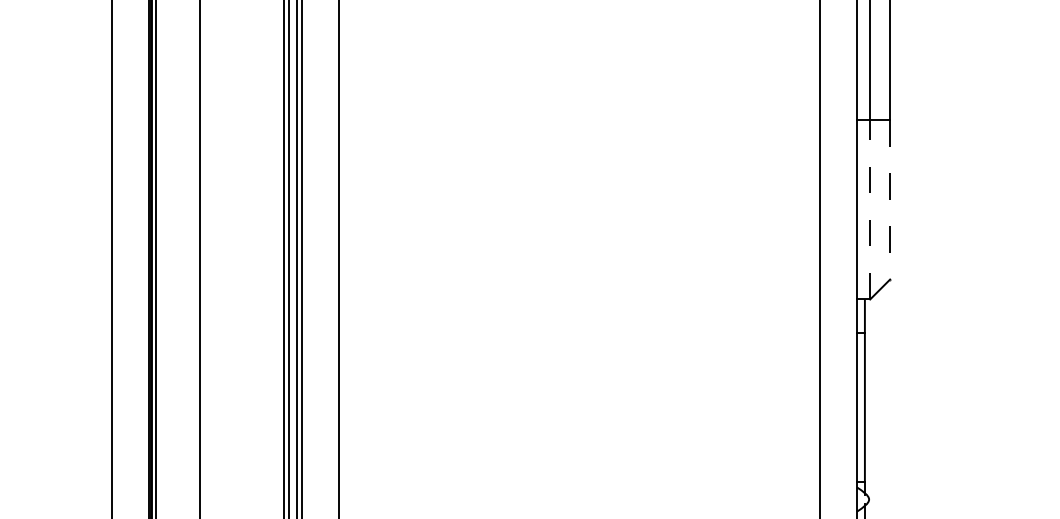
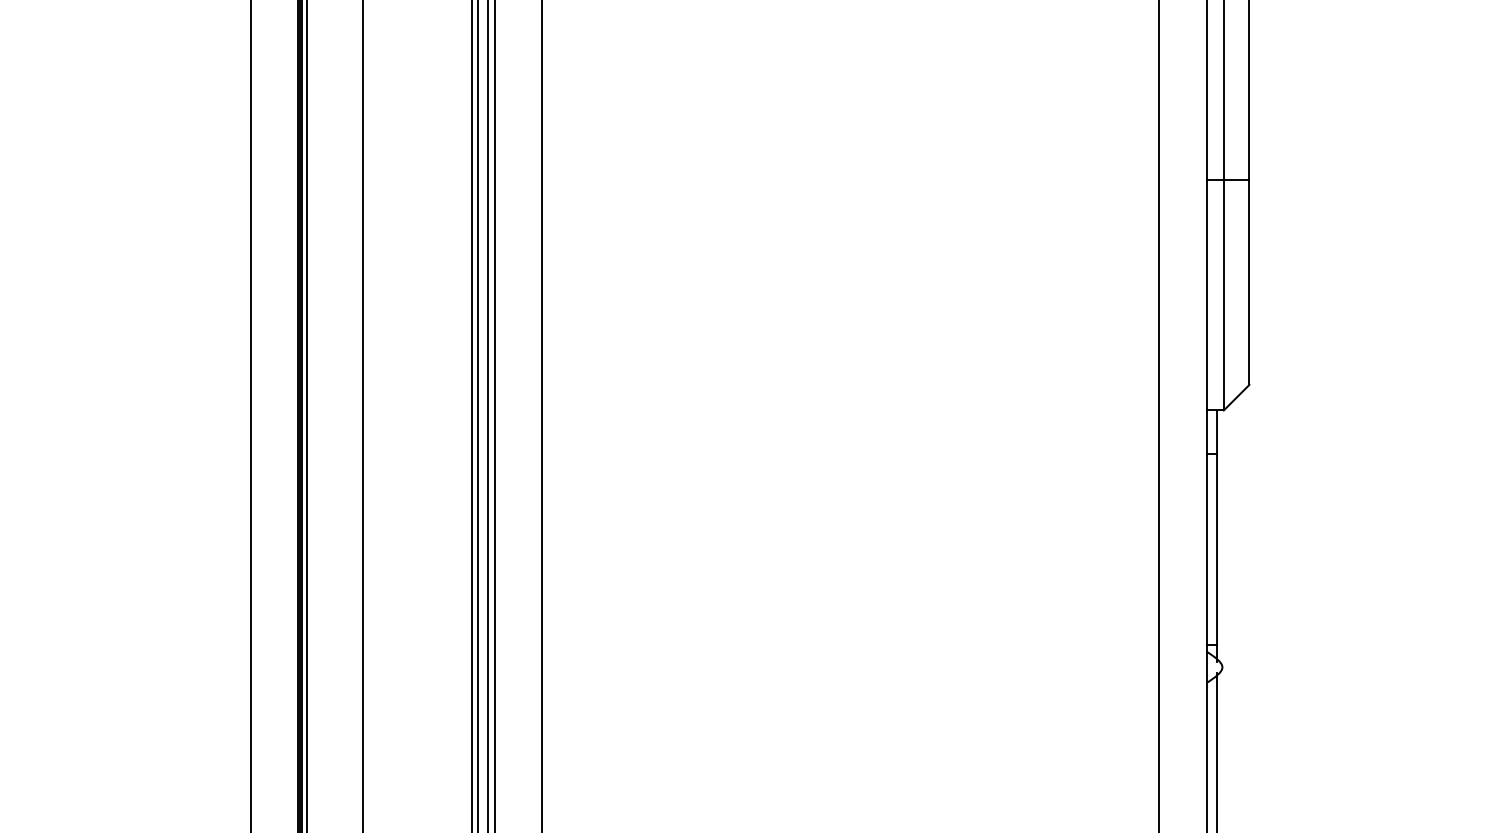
line: (890, 200) -> (1249, 283), dashed -> solid
line: (869, 209) -> (1223, 294), dashed -> solid

